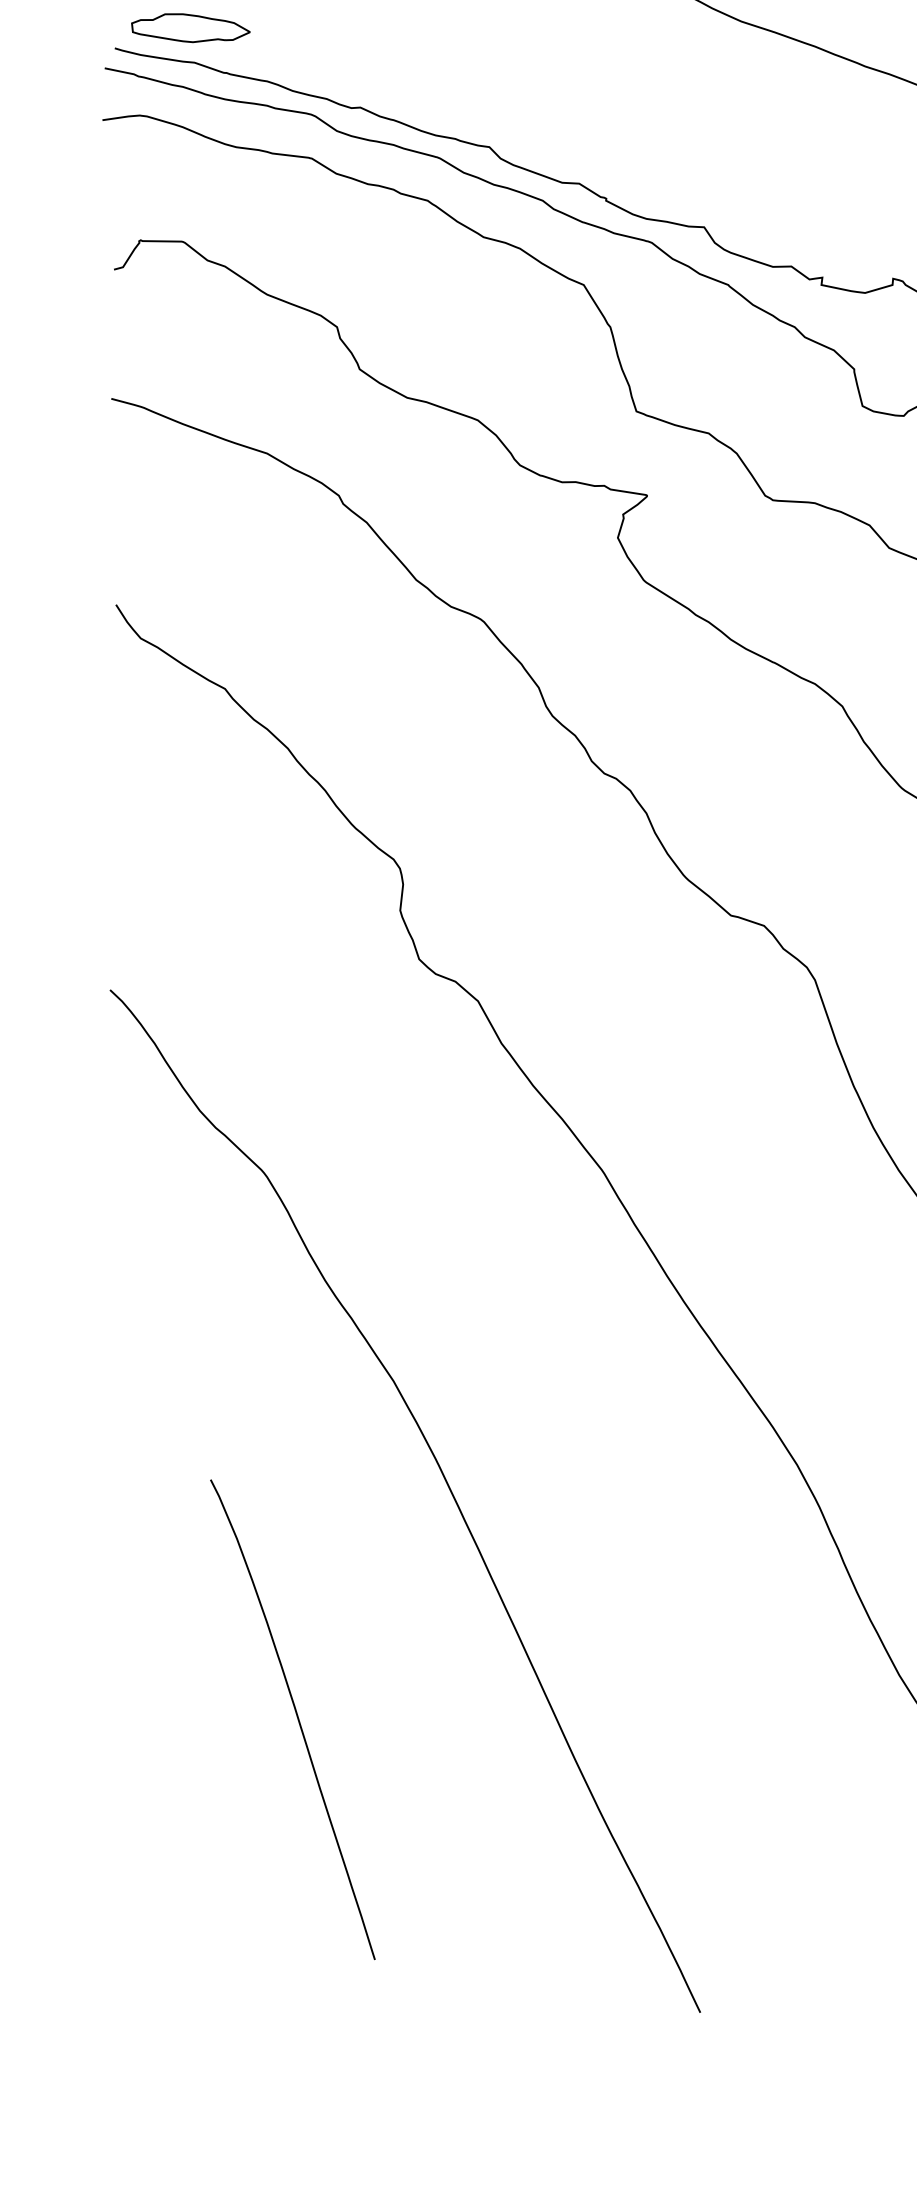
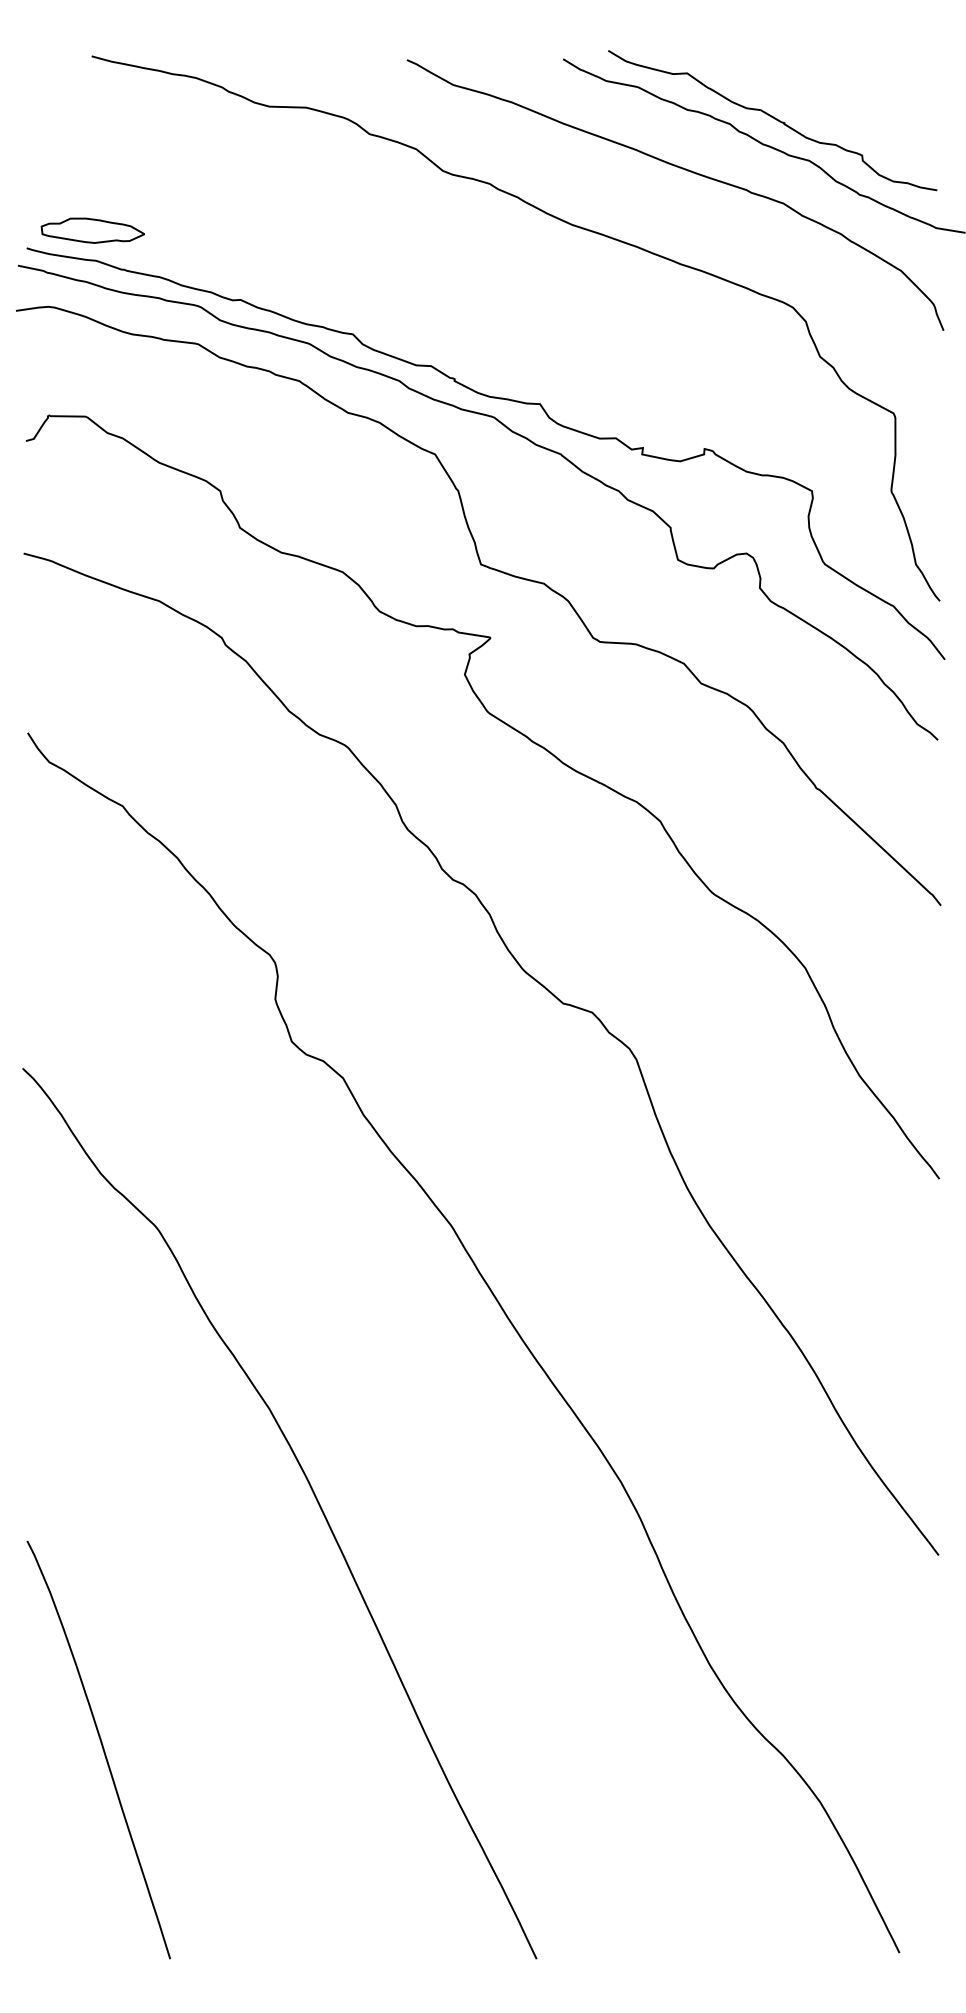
curve: (297, 1719) -> (102, 1749), moved

